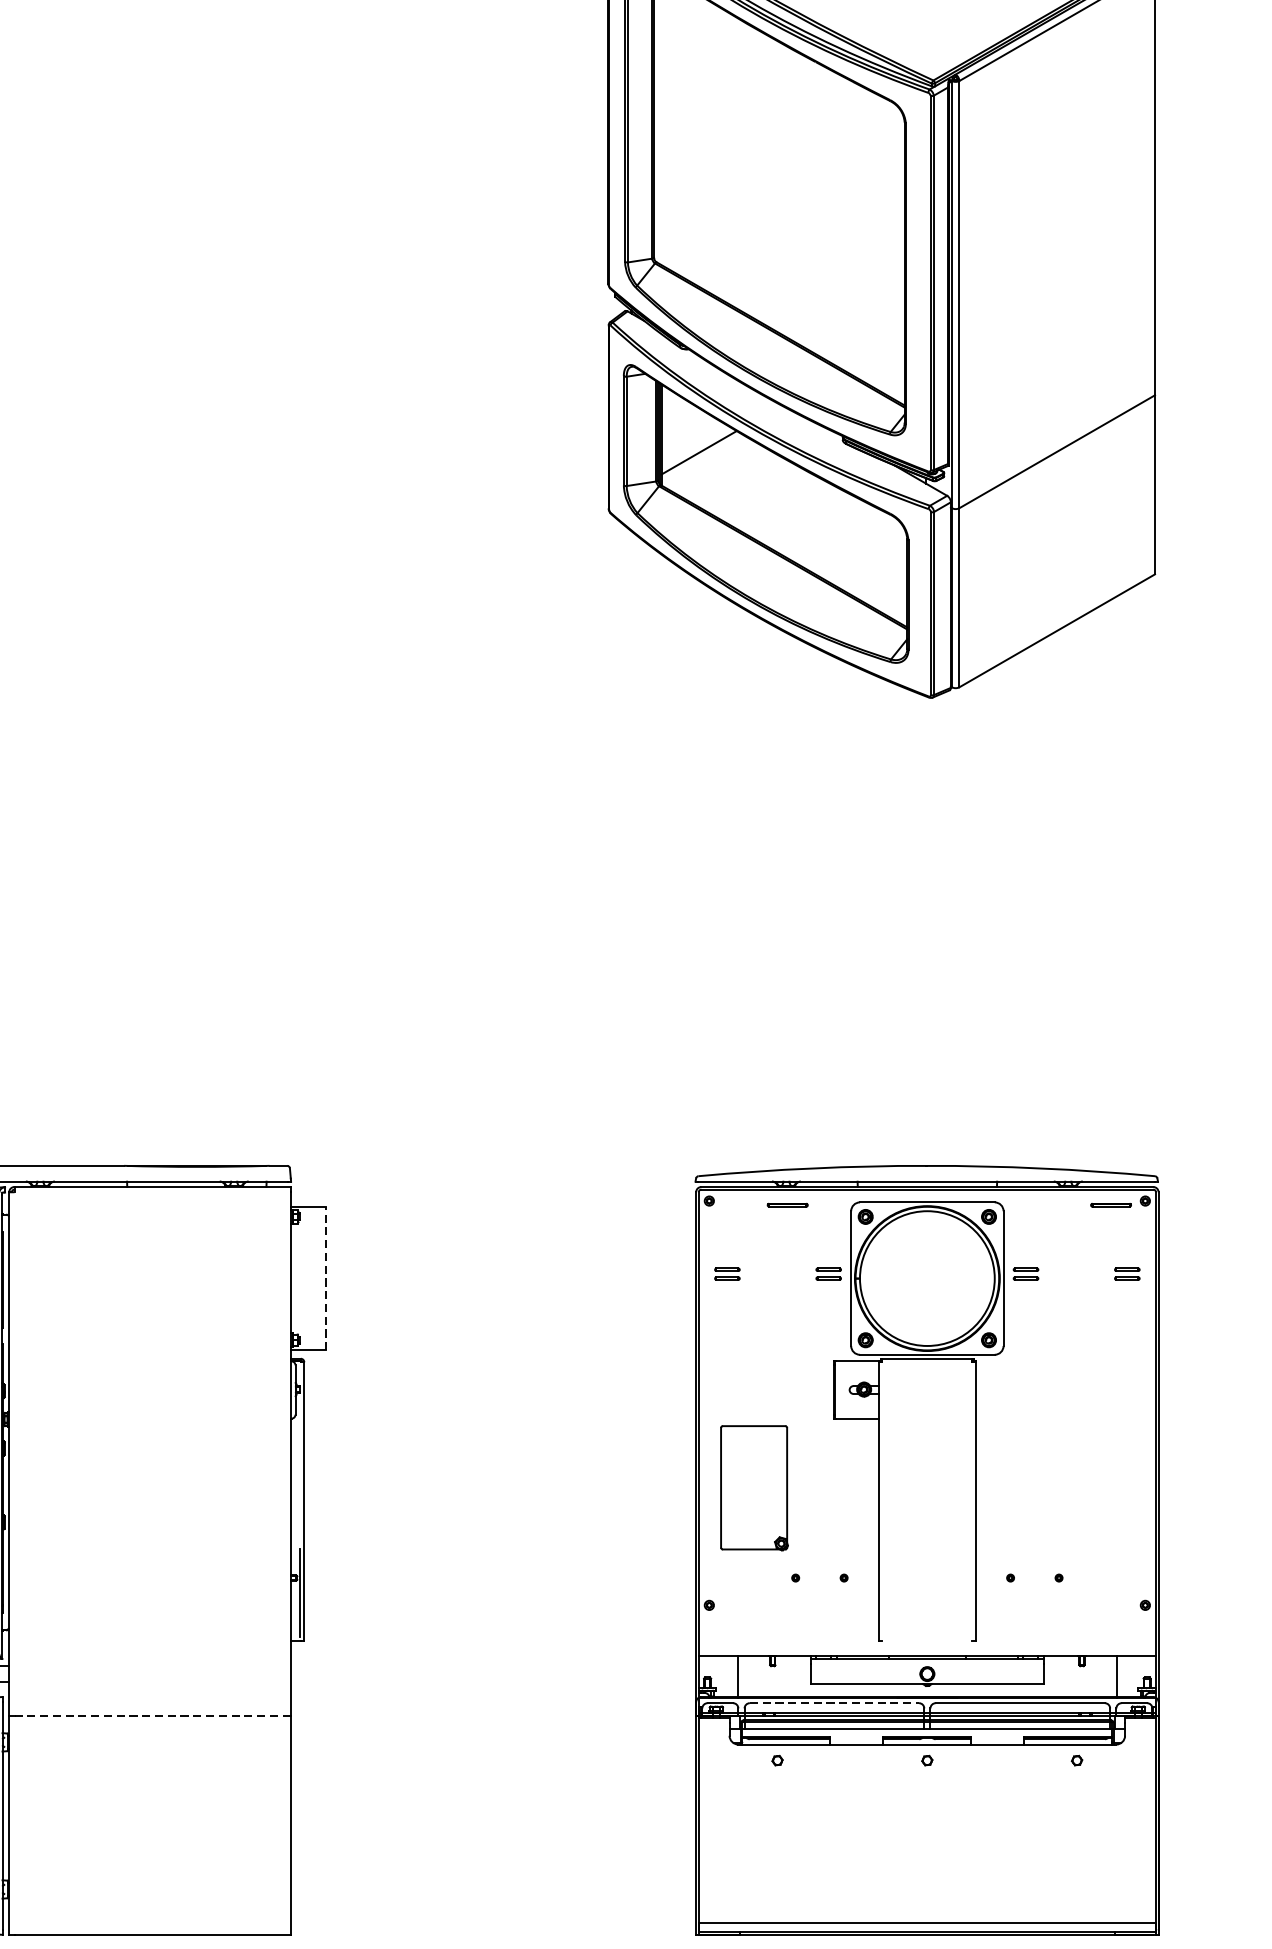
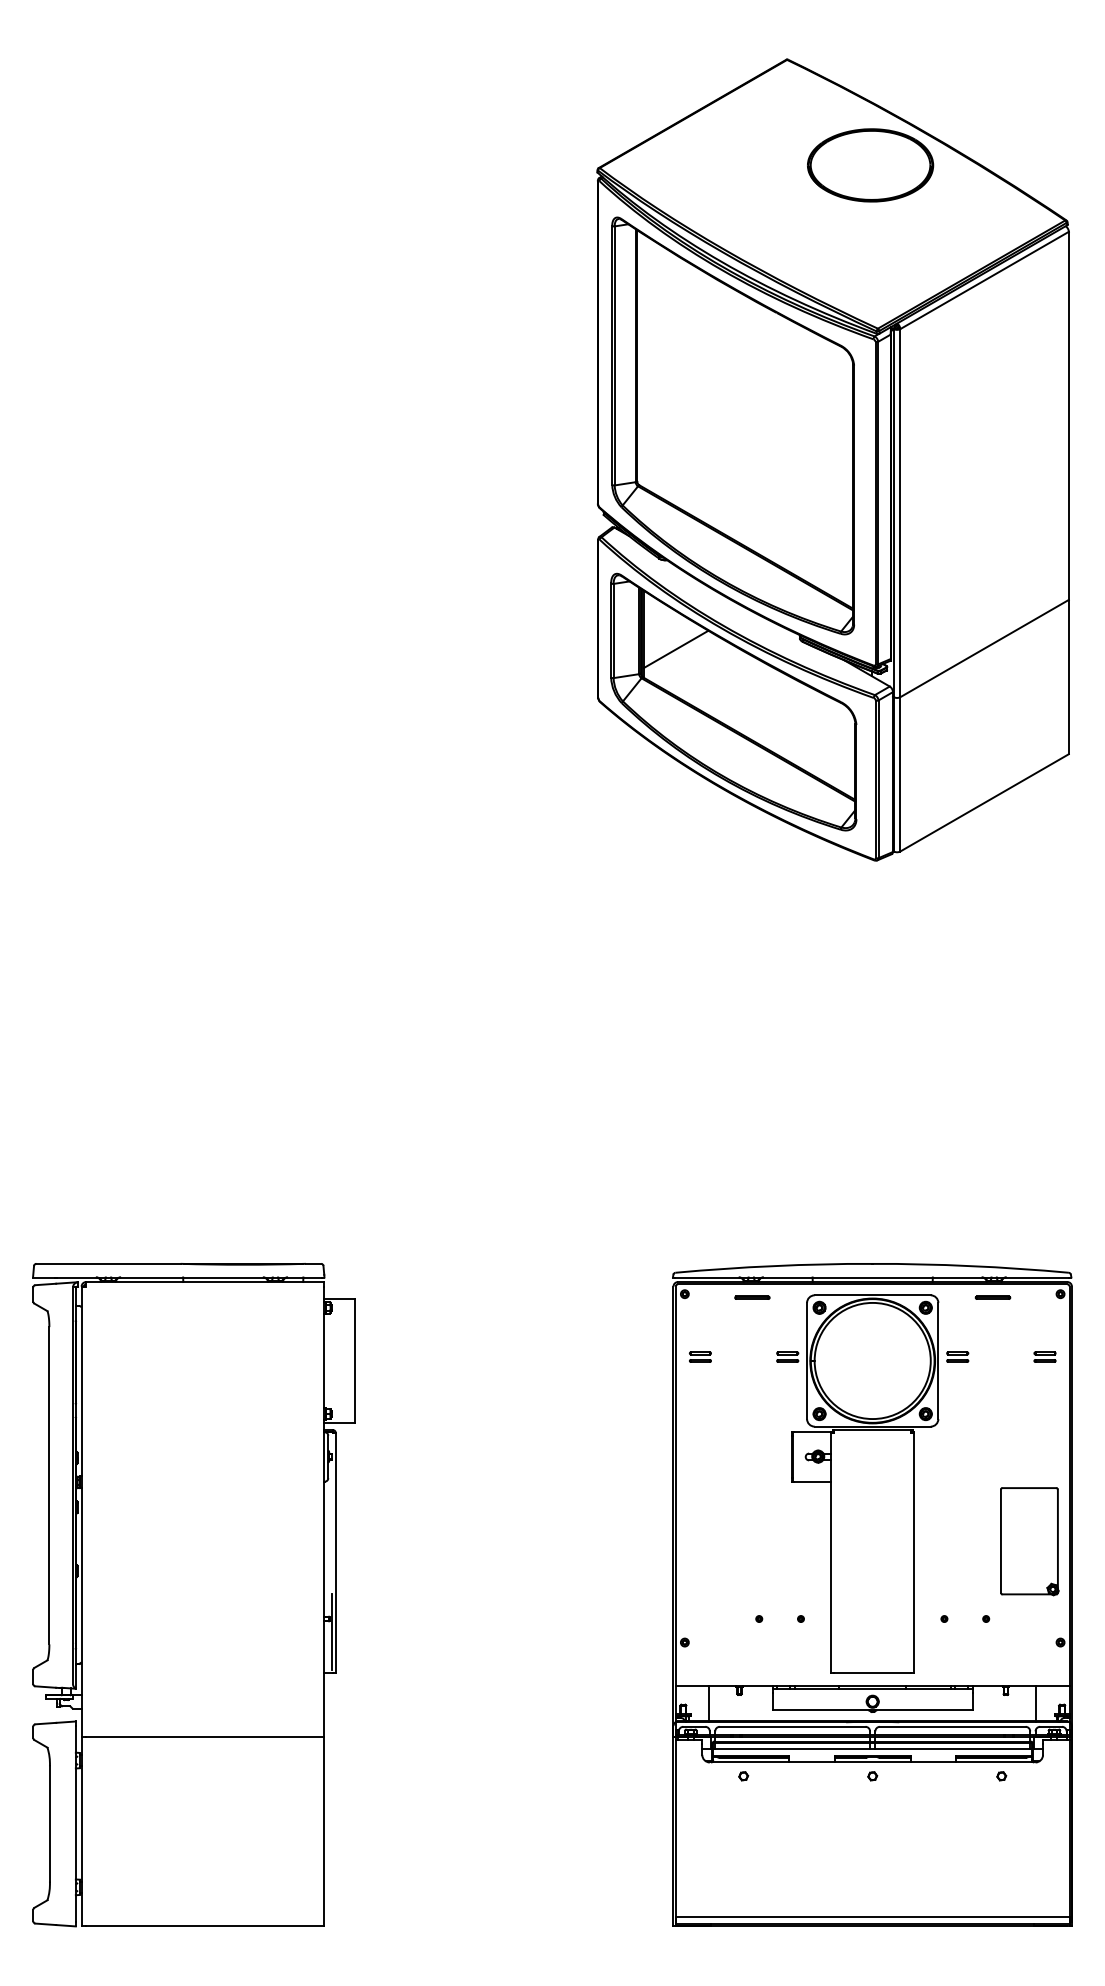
line: (1110, 1204) -> (992, 1297), moved
line: (325, 1278) -> (354, 1360), dashed -> solid
part: (754, 1488) -> (1029, 1541), moved
line: (927, 1640) -> (872, 1672), added
line: (834, 1702) -> (792, 1726), dashed -> solid
line: (153, 1715) -> (205, 1737), dashed -> solid

